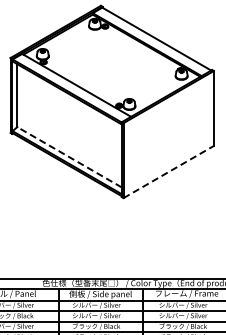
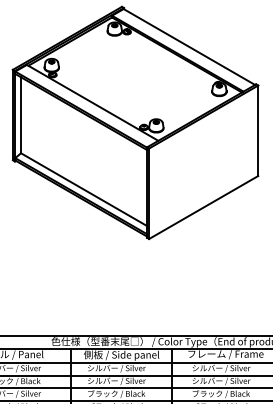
line: (69, 157) -> (83, 189), dashed -> solid
line: (169, 171) -> (204, 206), dashed -> solid

